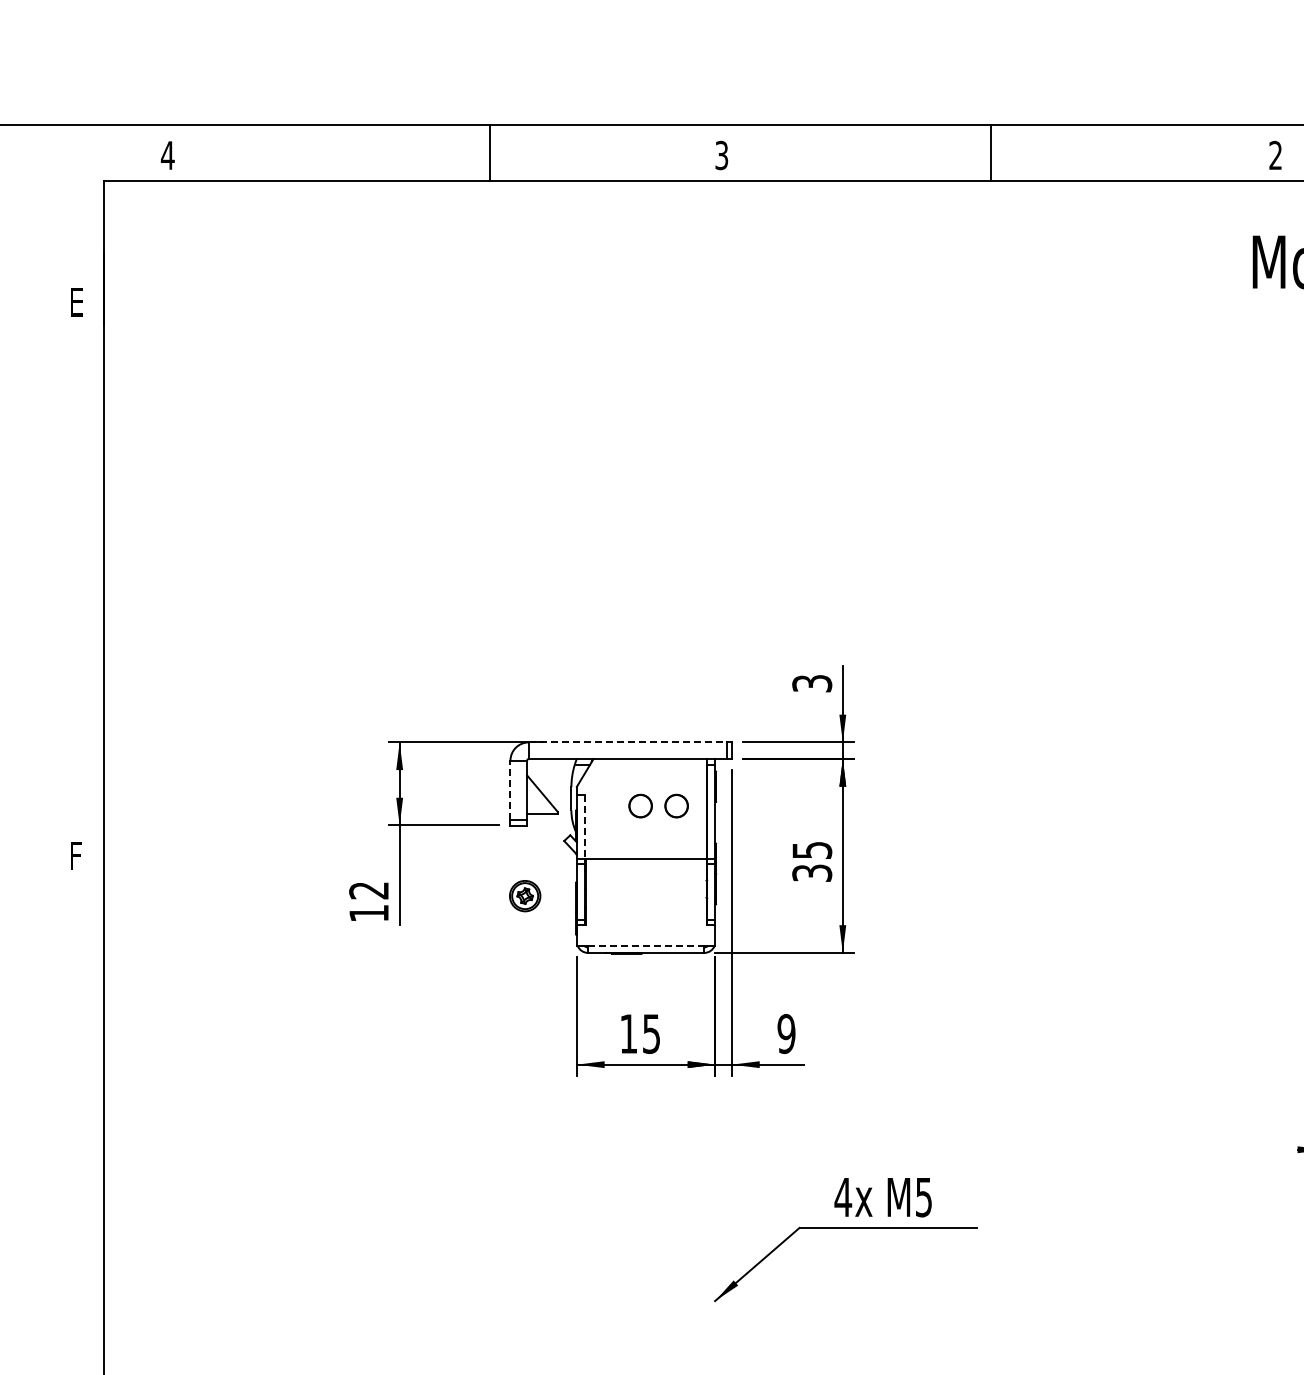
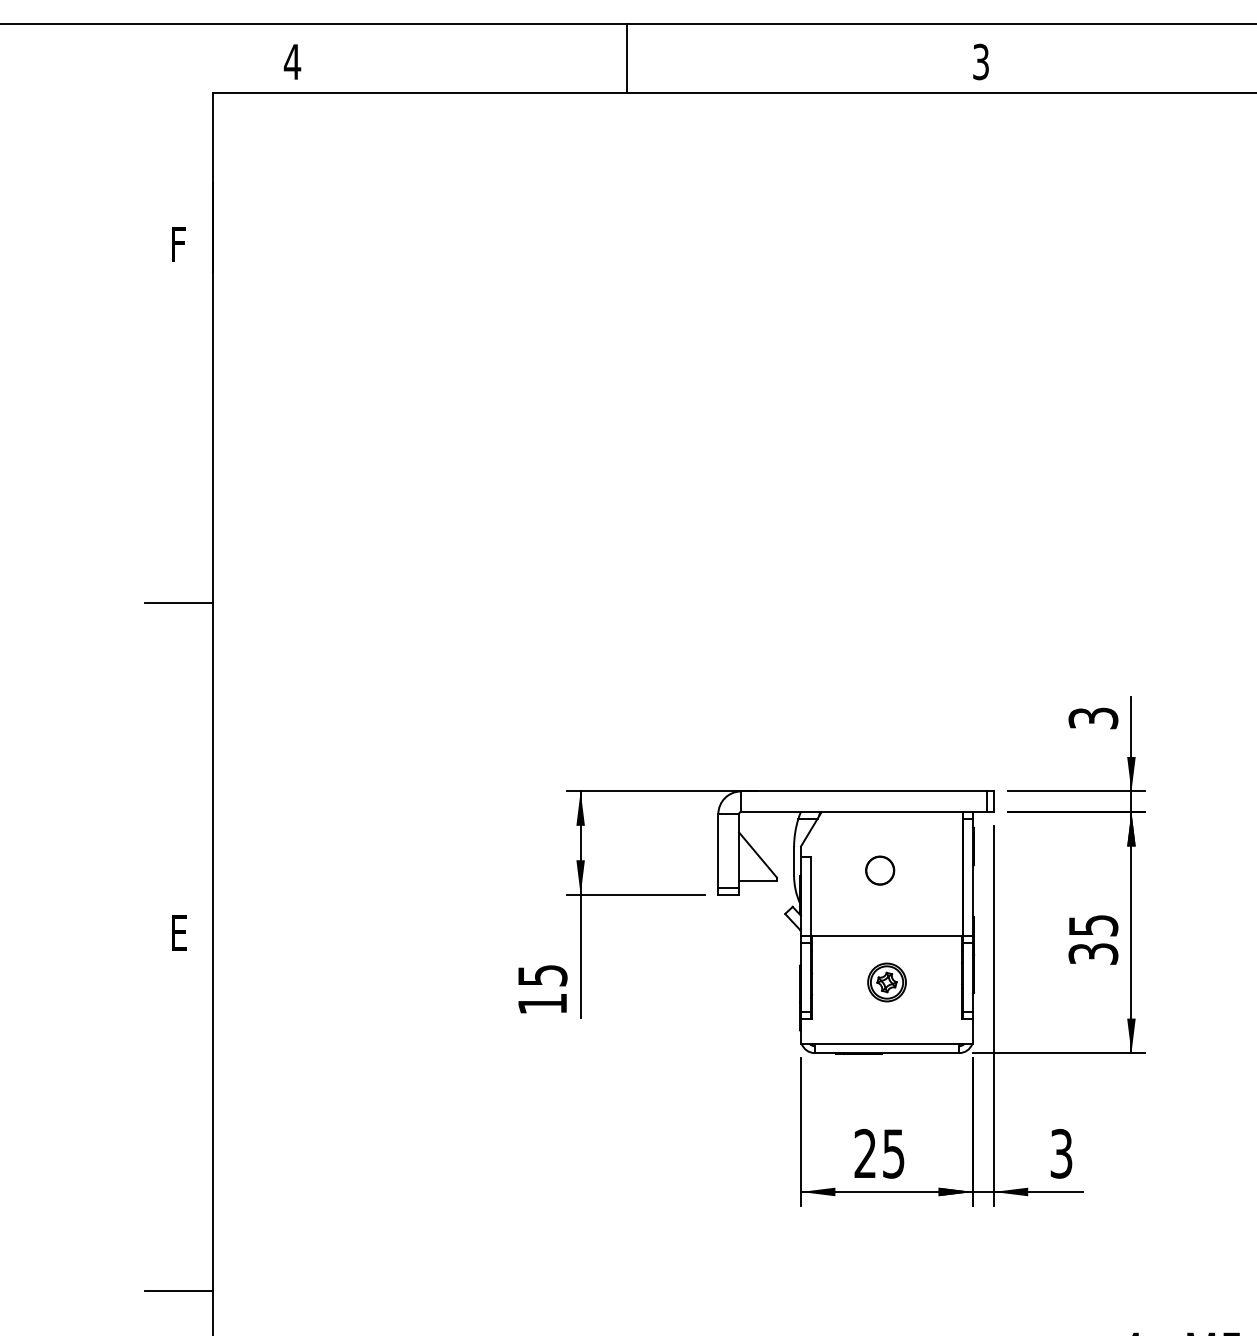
line: (489, 152) -> (626, 58), moved
text: (77, 302) -> (180, 244), E -> F
line: (76, 590) -> (178, 602), added
line: (627, 742) -> (863, 791), dashed -> solid
line: (510, 790) -> (718, 851), dashed -> solid
part: (676, 805) -> (924, 869), removed
line: (585, 826) -> (811, 895), dashed -> solid
text: (77, 855) -> (180, 931), F -> E
text: (369, 890) -> (543, 975), 12 -> 15
part: (525, 896) -> (887, 982), moved
line: (646, 945) -> (887, 1043), dashed -> solid
text: (628, 1033) -> (865, 1153), 15 -> 25
text: (786, 1033) -> (1061, 1153), 9 -> 3
line: (76, 1144) -> (178, 1291), added

